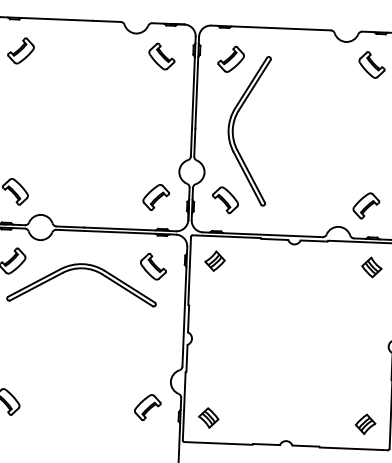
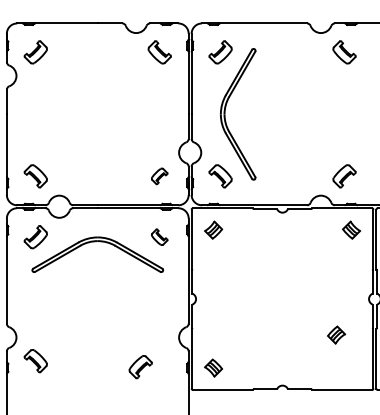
part: (155, 197) -> (159, 176), size x0.7
part: (153, 267) -> (159, 237), size x0.7
part: (147, 408) -> (140, 367), moved
part: (365, 423) -> (336, 334), moved

